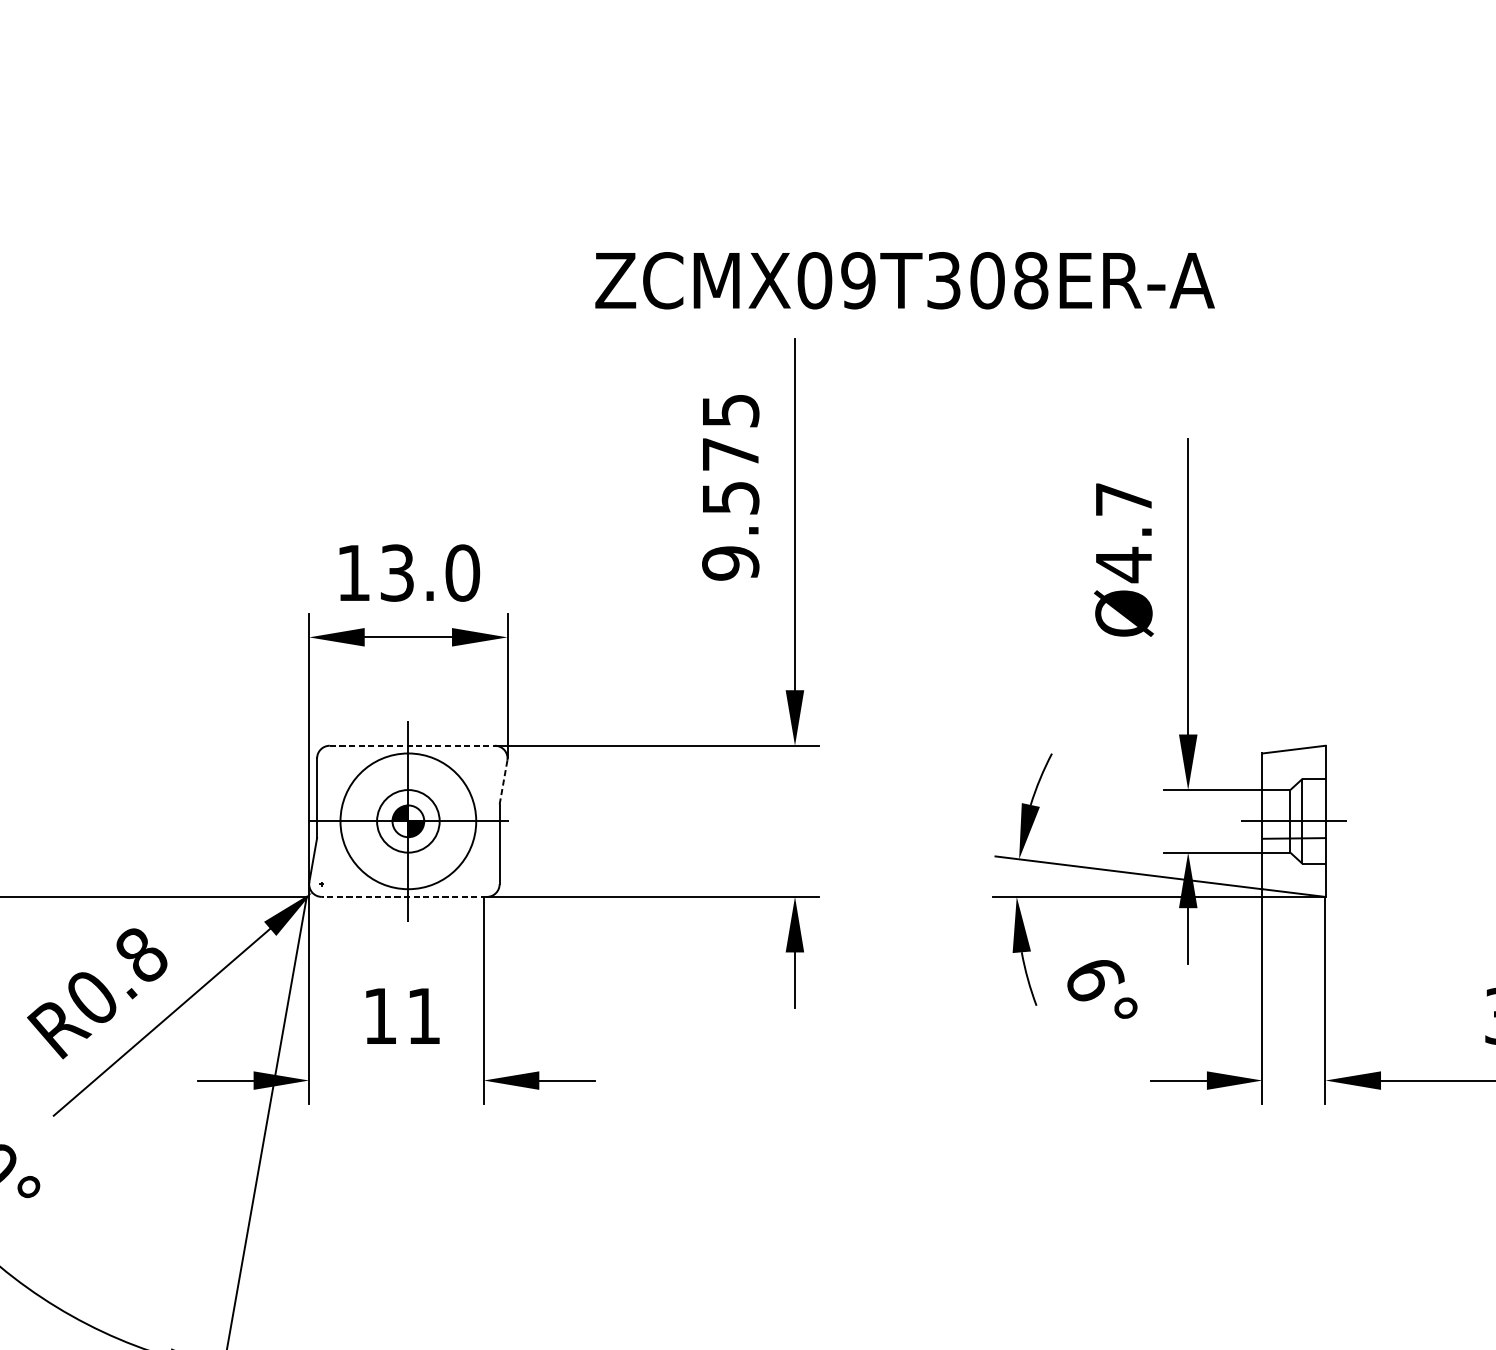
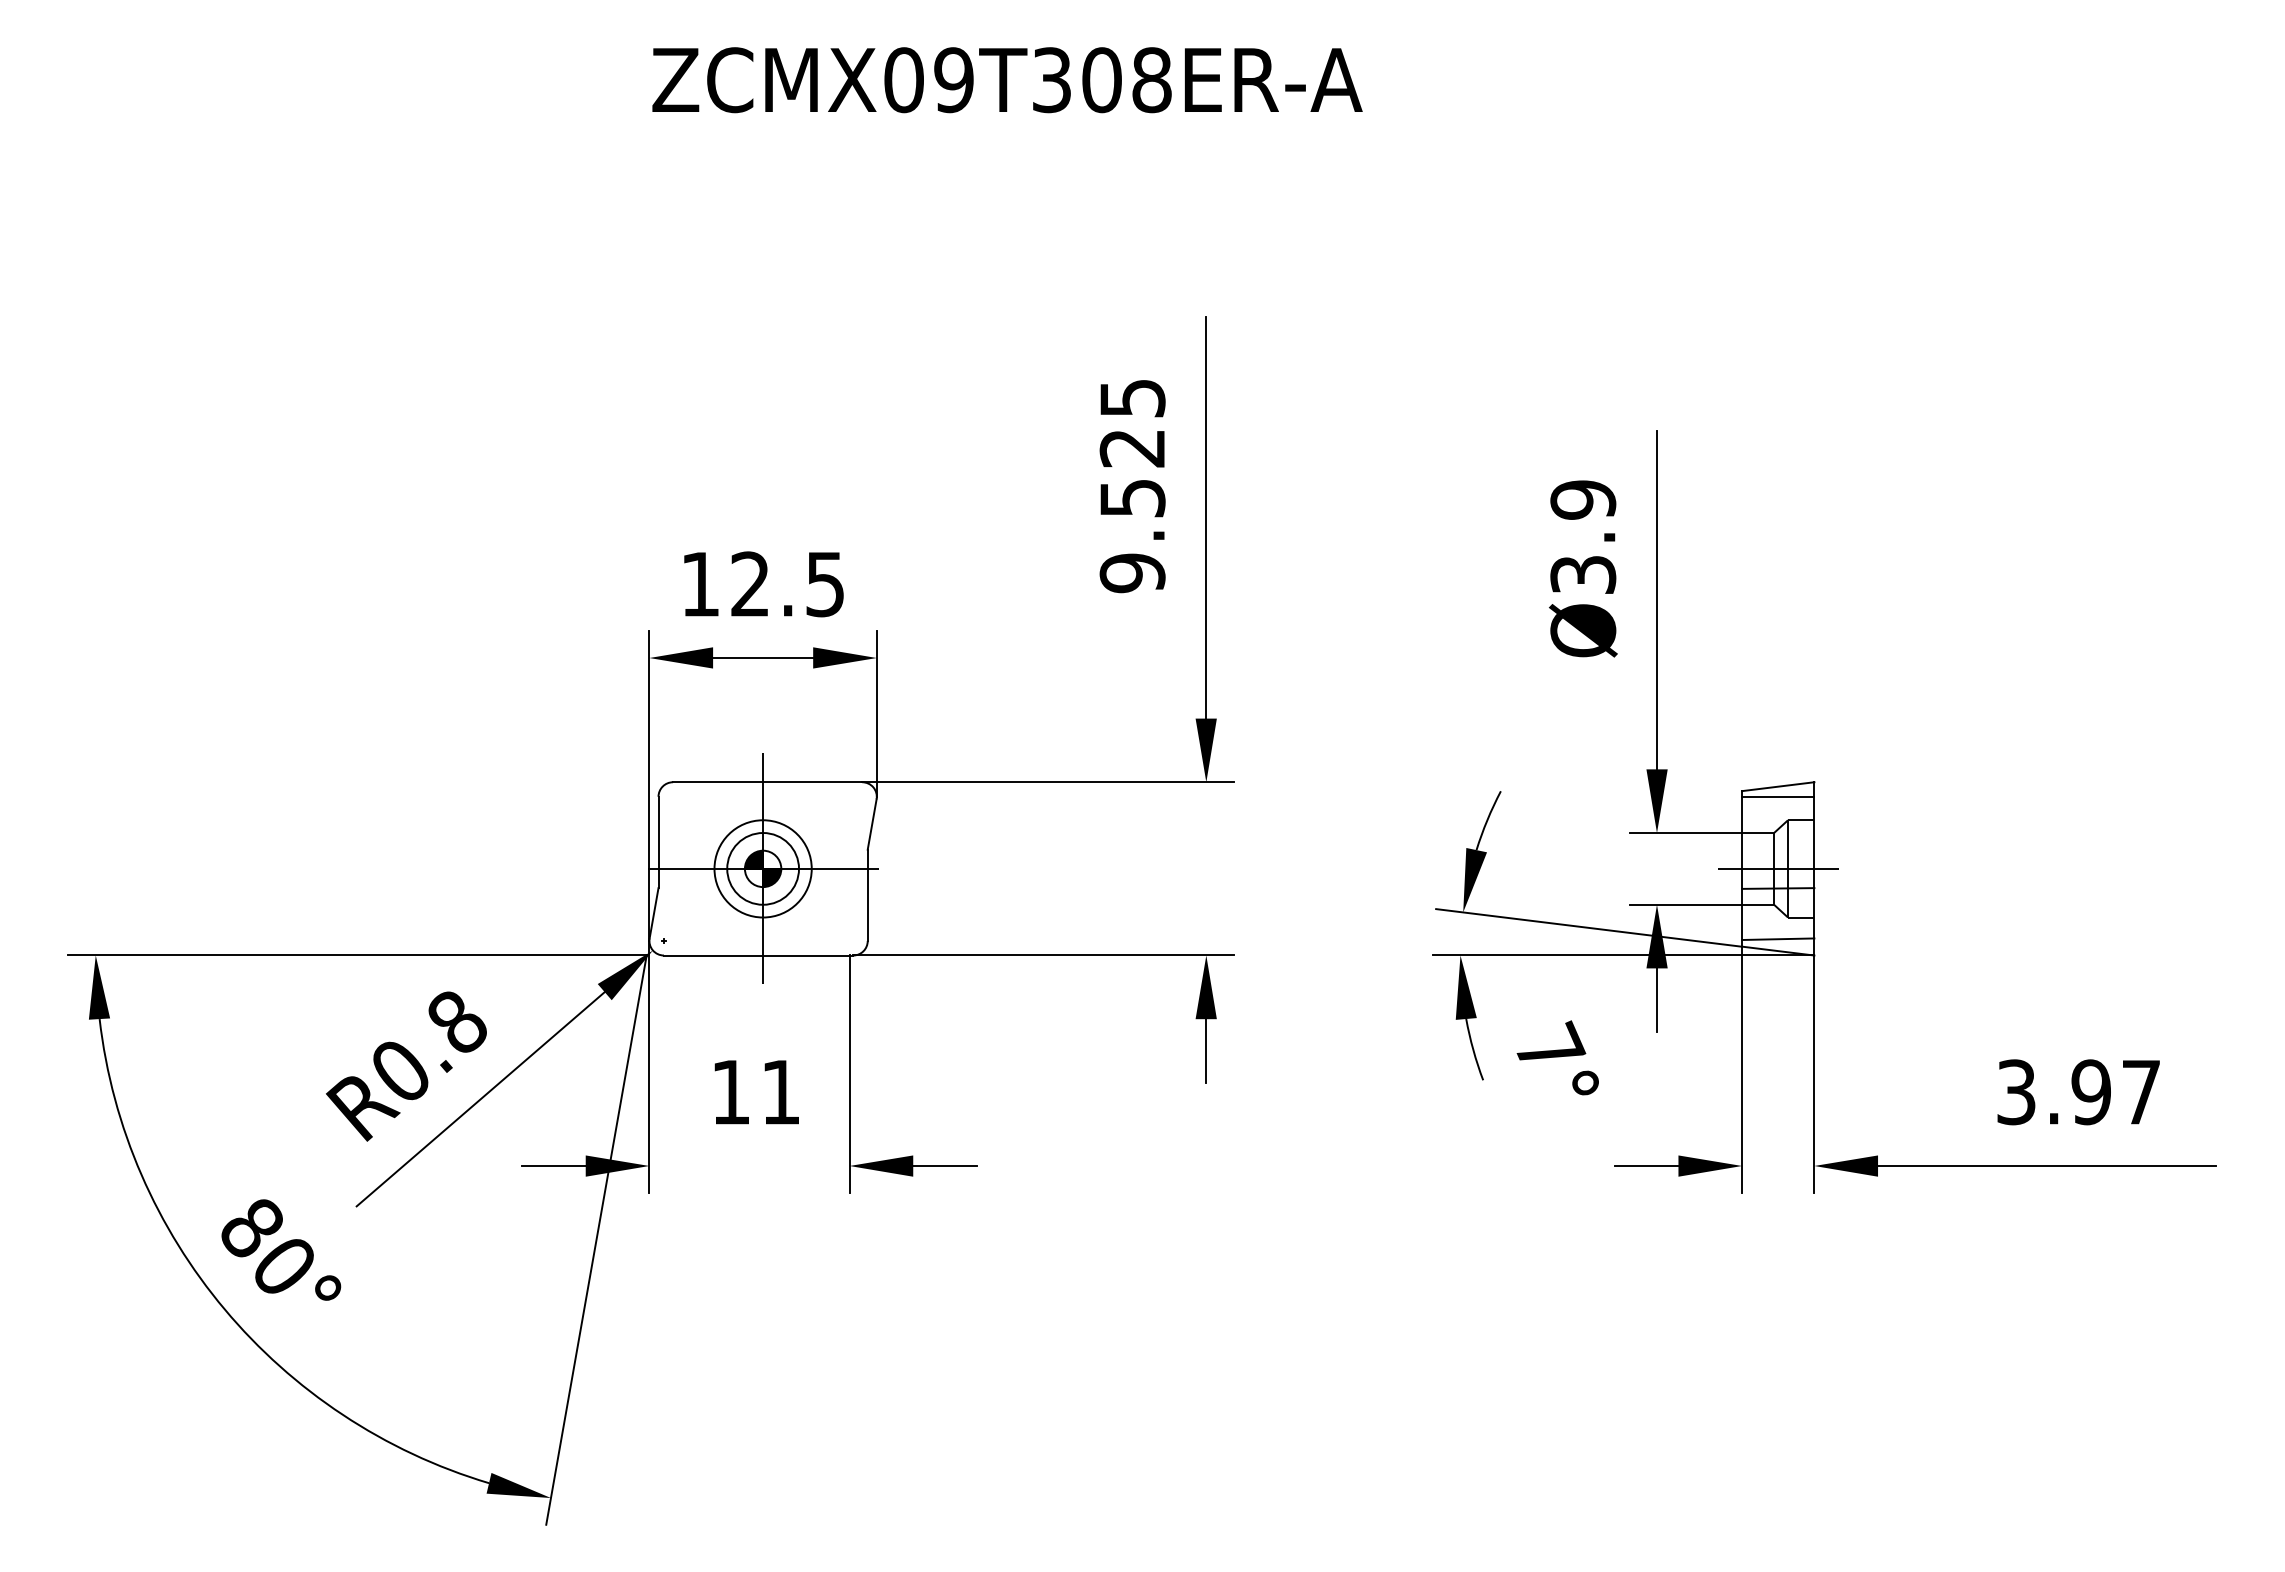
text: (905, 280) -> (1007, 80), moved
text: (729, 454) -> (1131, 448), 9.575 -> 9.525
text: (1124, 532) -> (1583, 537), Ø4.7 -> Ø3.9
text: (430, 573) -> (788, 584), 13.0 -> 12.5
line: (412, 745) -> (767, 782), dashed -> solid
line: (1294, 758) -> (1778, 796), added
line: (503, 782) -> (872, 824), dashed -> solid
circle: (407, 821) -> (762, 868), size x0.62
line: (1294, 882) -> (1778, 939), added
line: (404, 896) -> (758, 955), dashed -> solid
text: (1096, 977) -> (1551, 1047), 6° -> 7°

